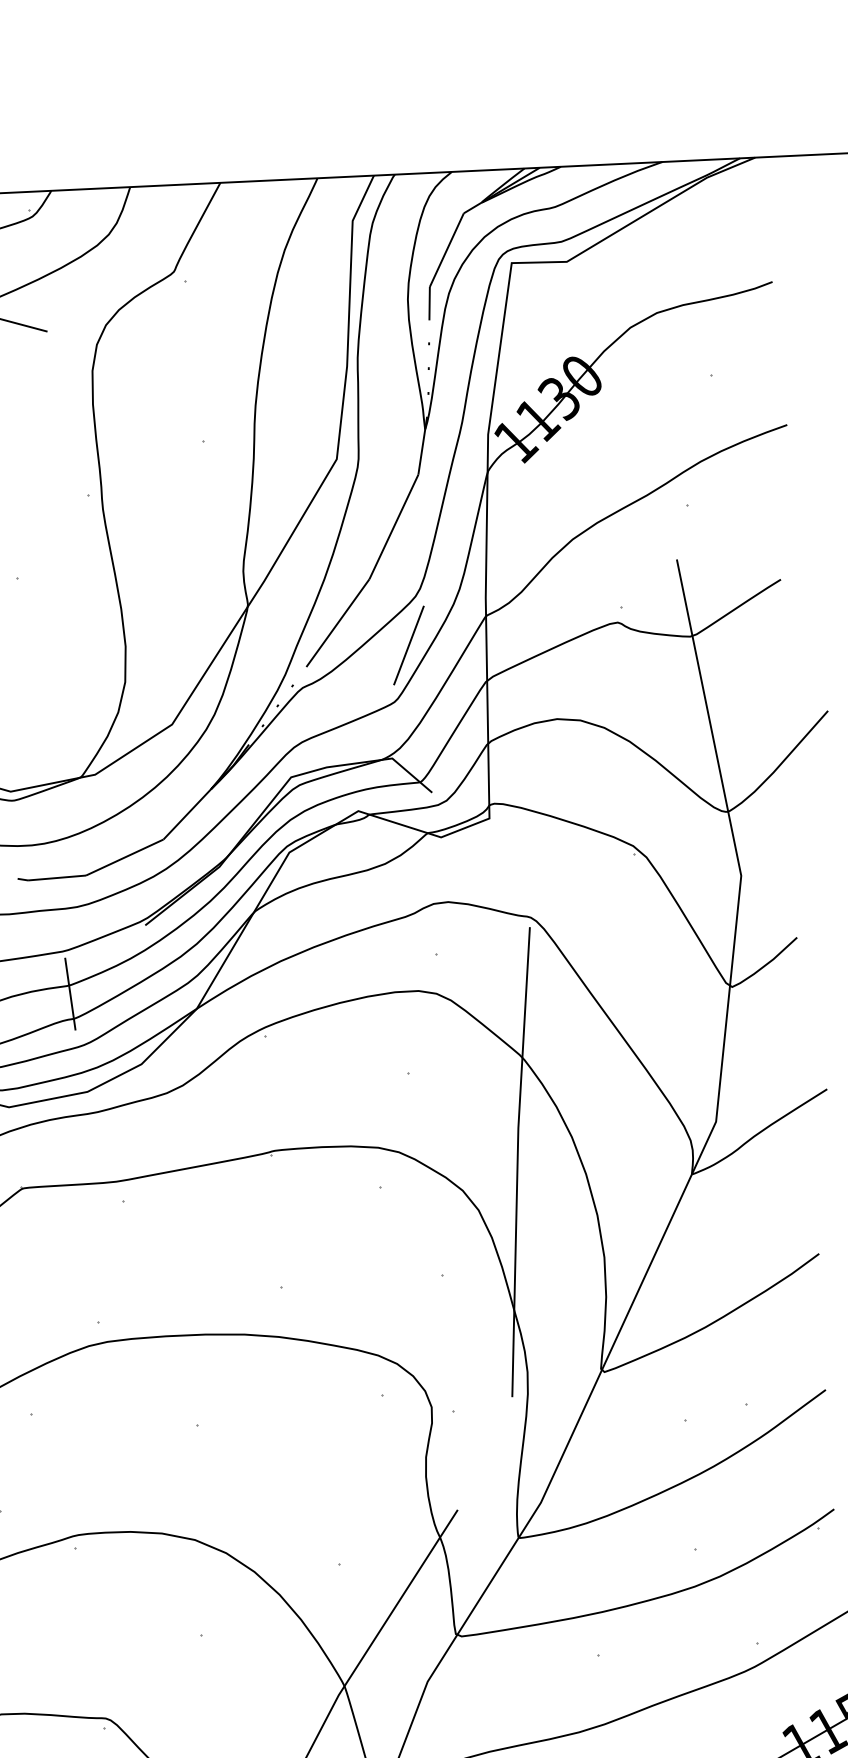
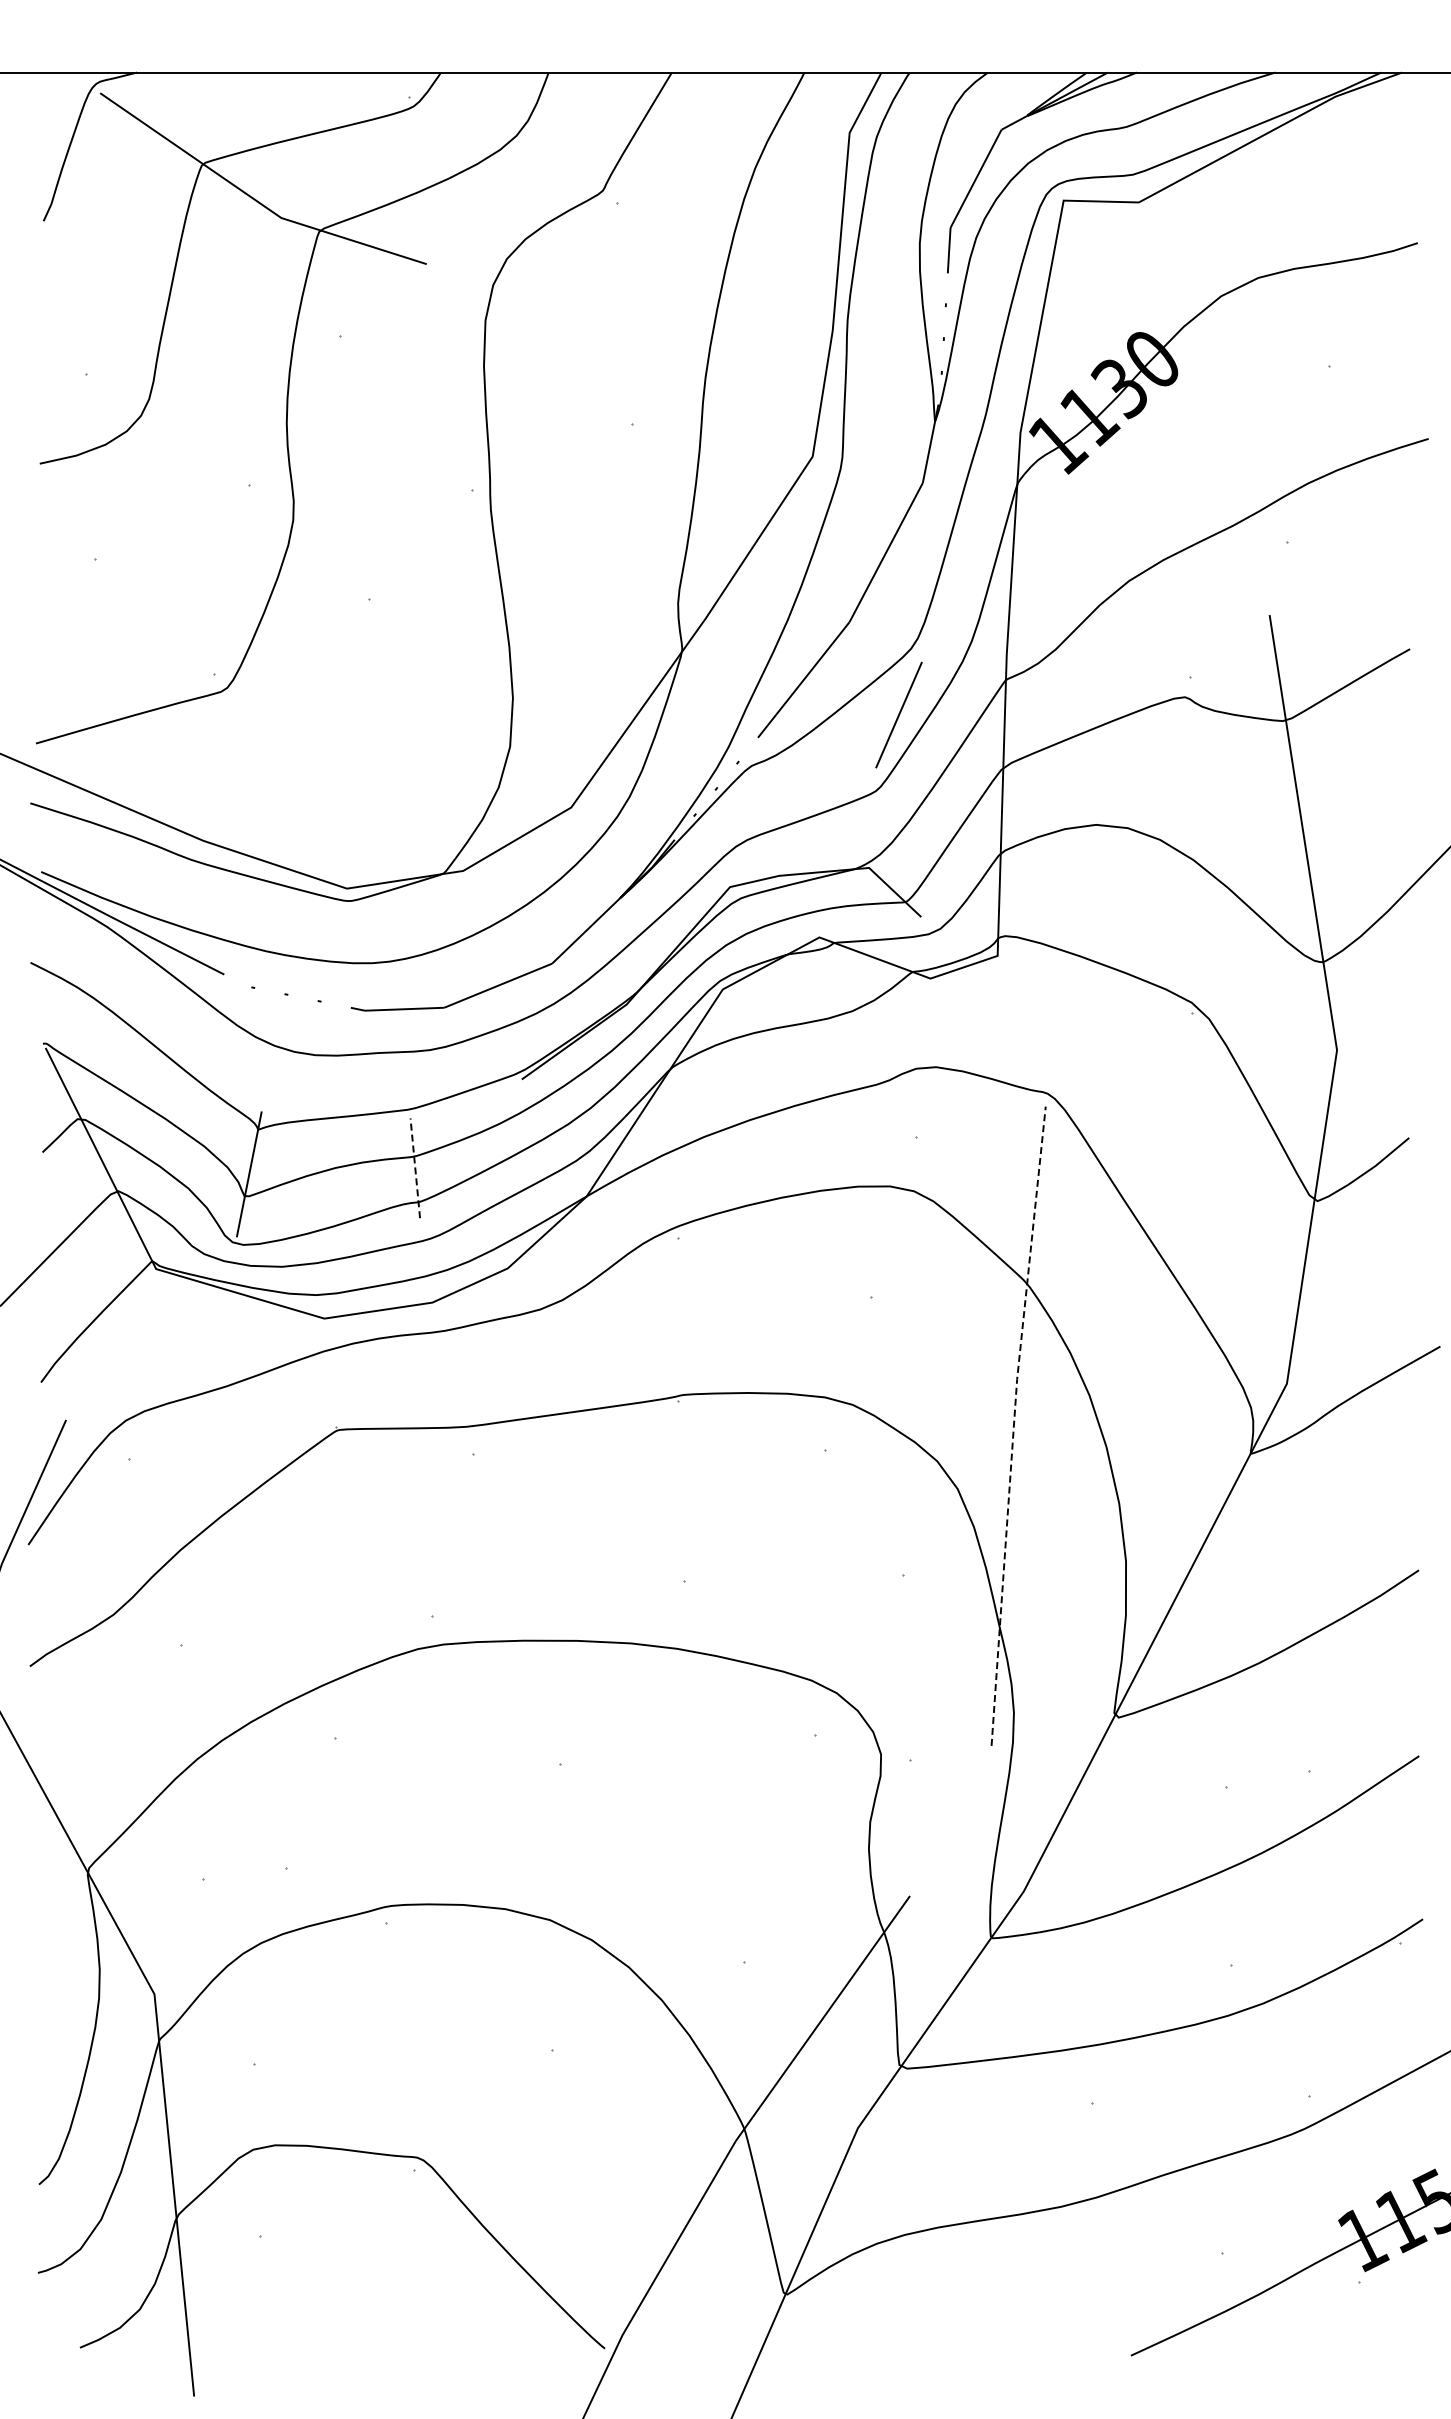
line: (70, 993) -> (415, 1167), solid -> dashed
line: (517, 1161) -> (1013, 1425), solid -> dashed

